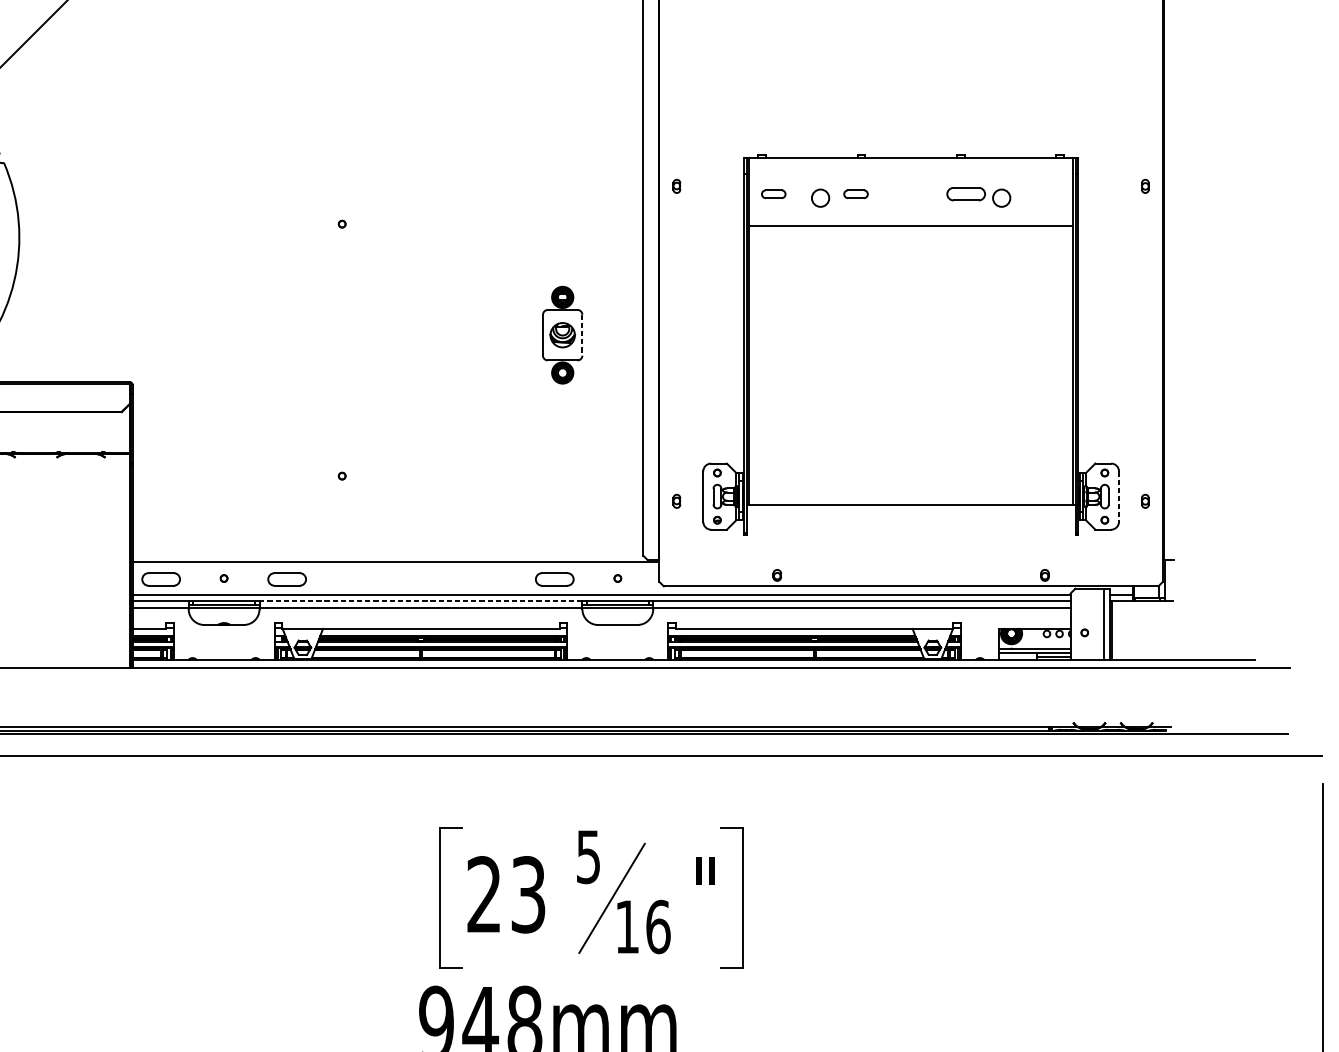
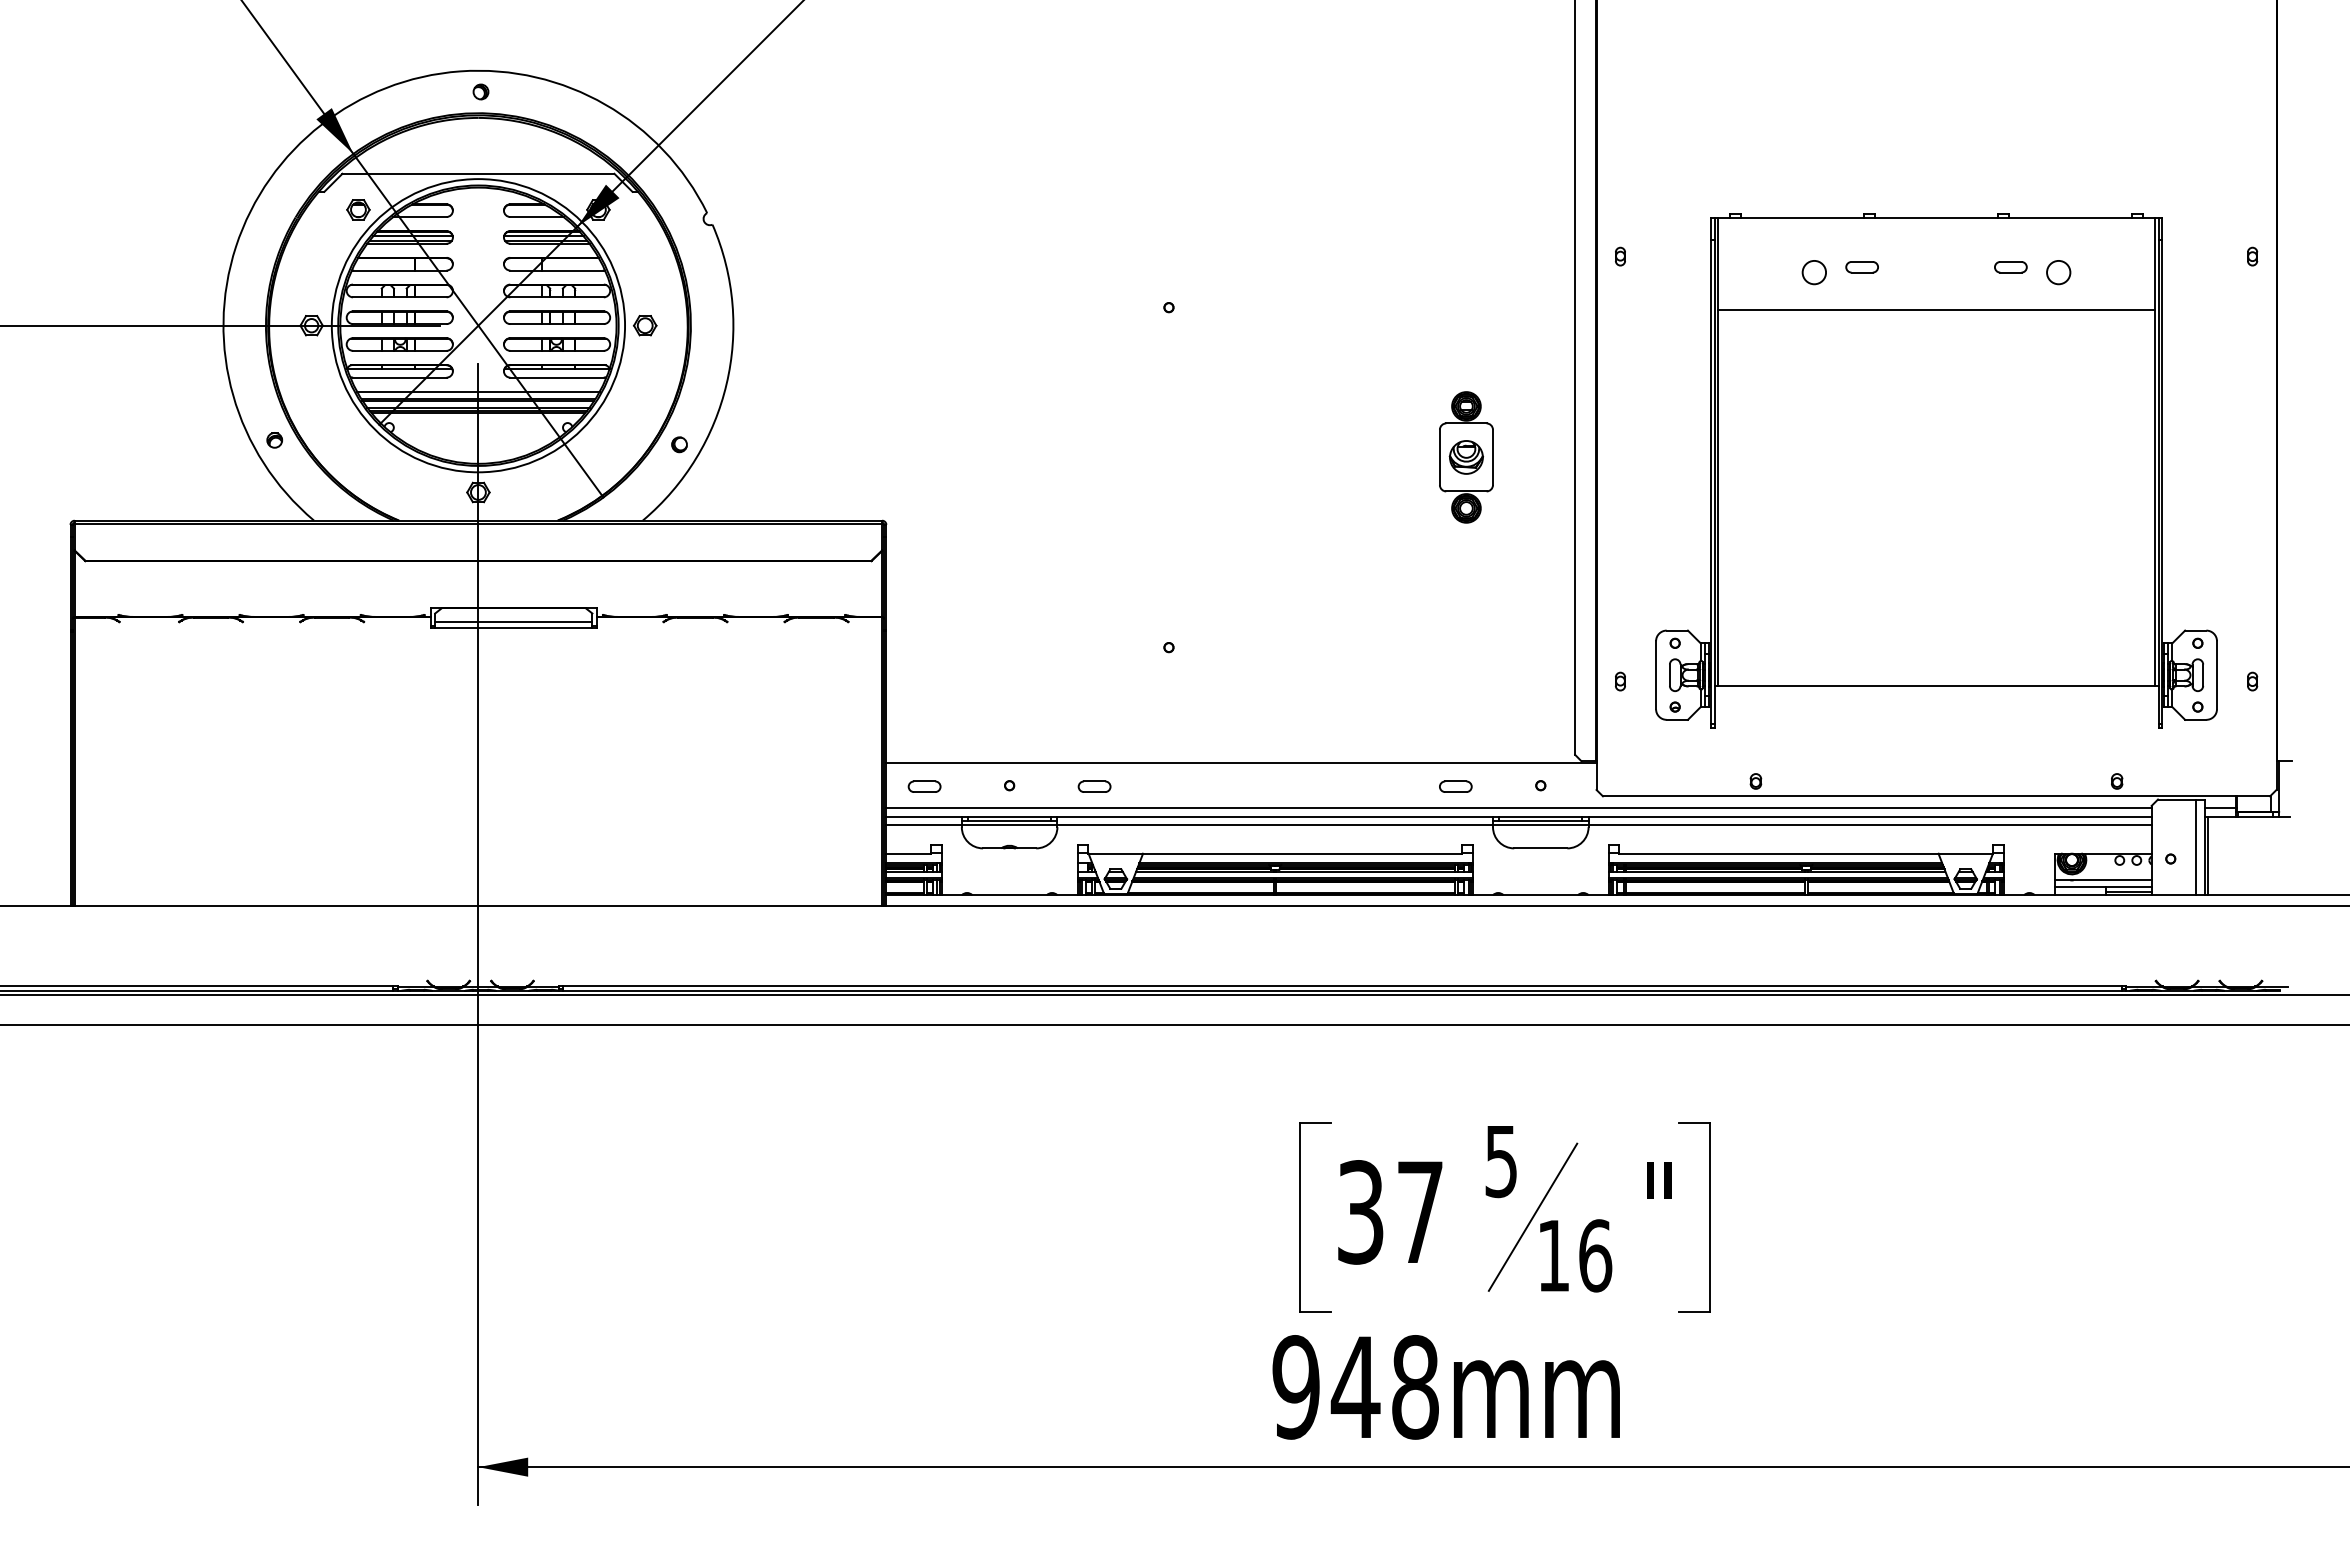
part: (773, 194) -> (1750, 267), removed
part: (965, 194) -> (2010, 267), size x0.62
line: (582, 335) -> (1493, 457), dashed -> solid
line: (1119, 496) -> (2217, 675), dashed -> solid
part: (161, 579) -> (924, 786), size x0.62
part: (287, 579) -> (1094, 786), size x0.62
part: (554, 579) -> (1455, 786), size x0.62
line: (421, 601) -> (1275, 816), dashed -> solid
text: (506, 894) -> (1390, 1212), 23 -> 37

